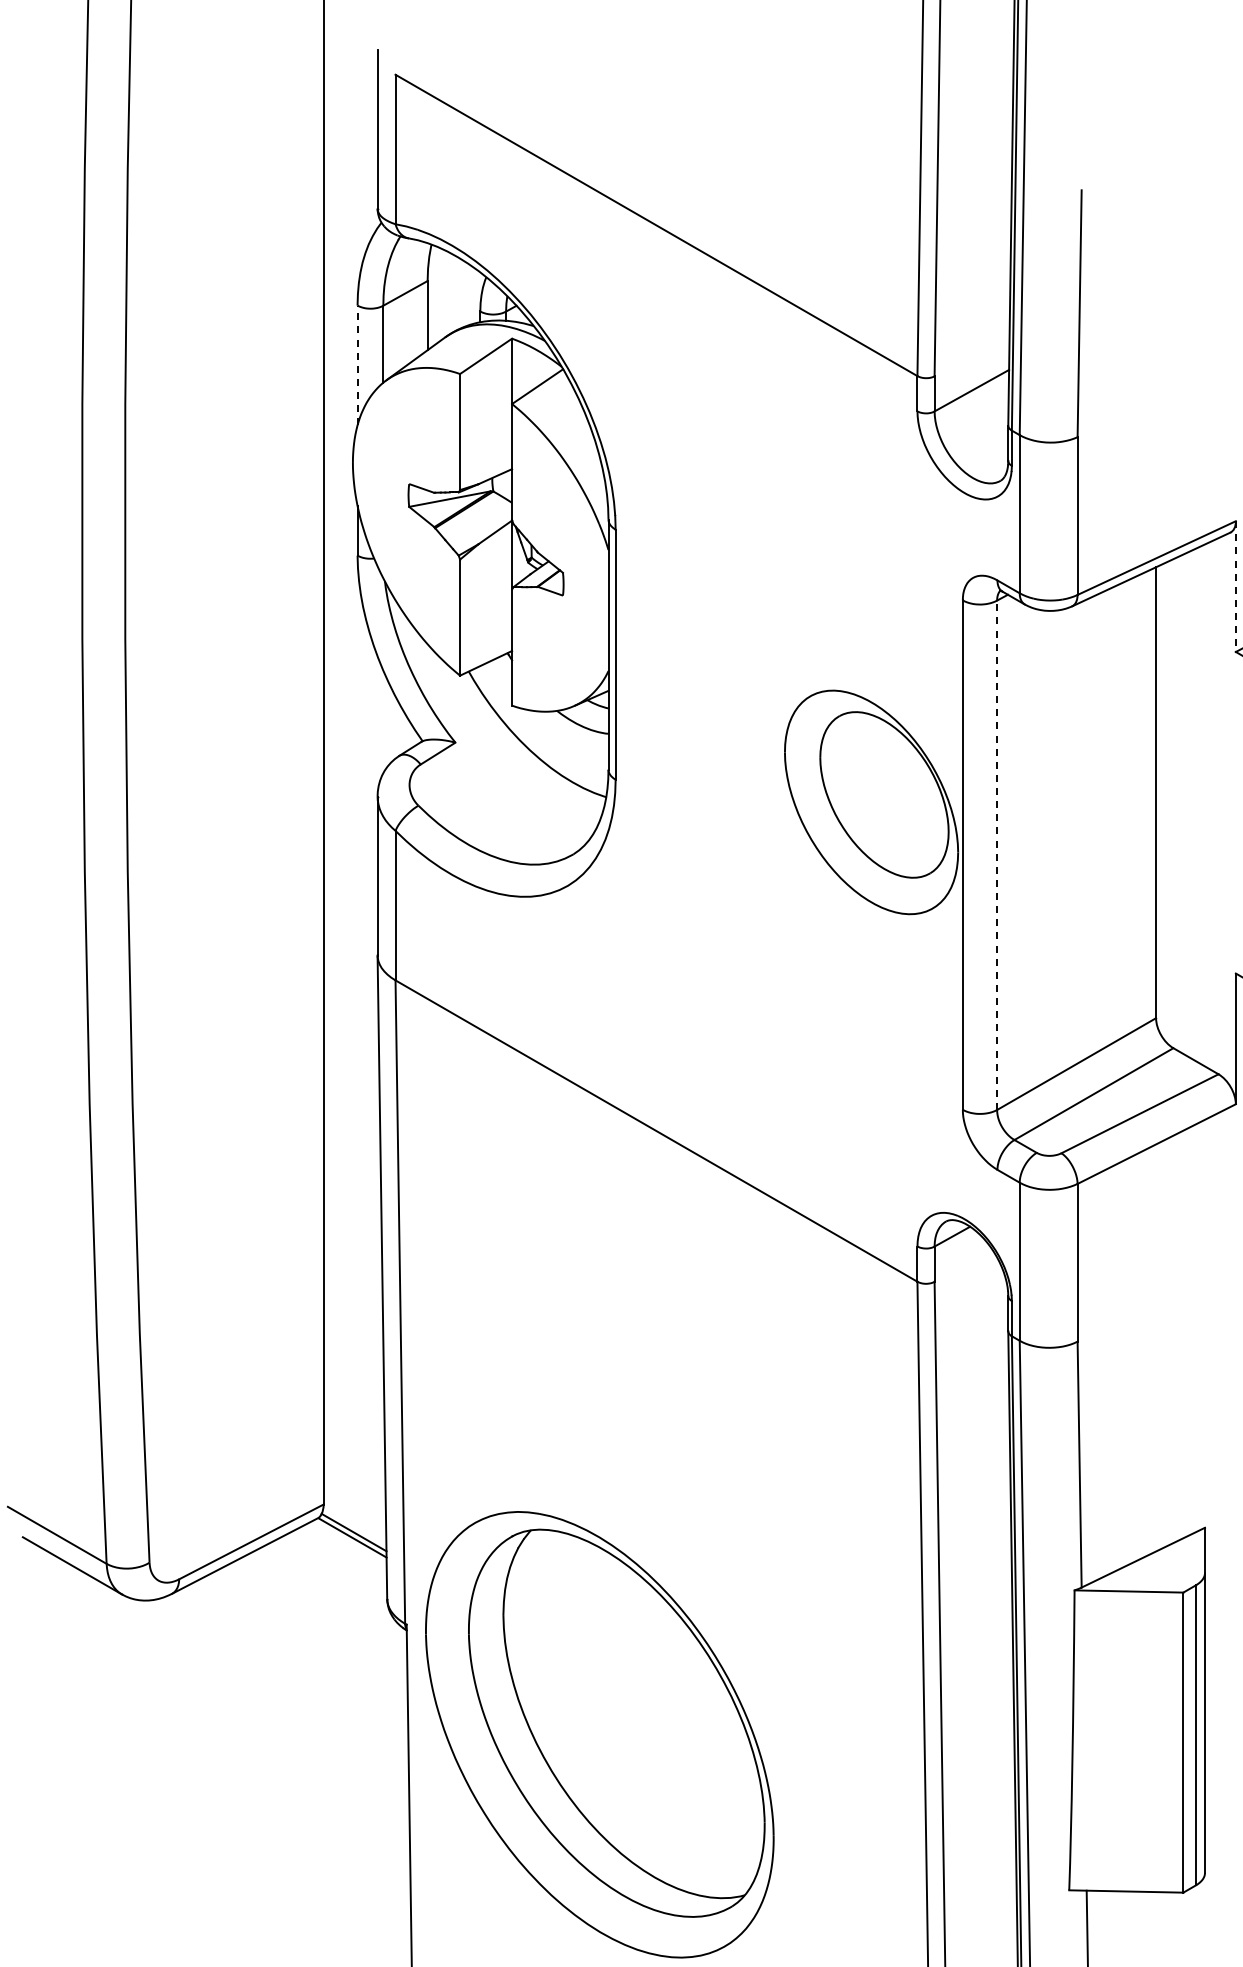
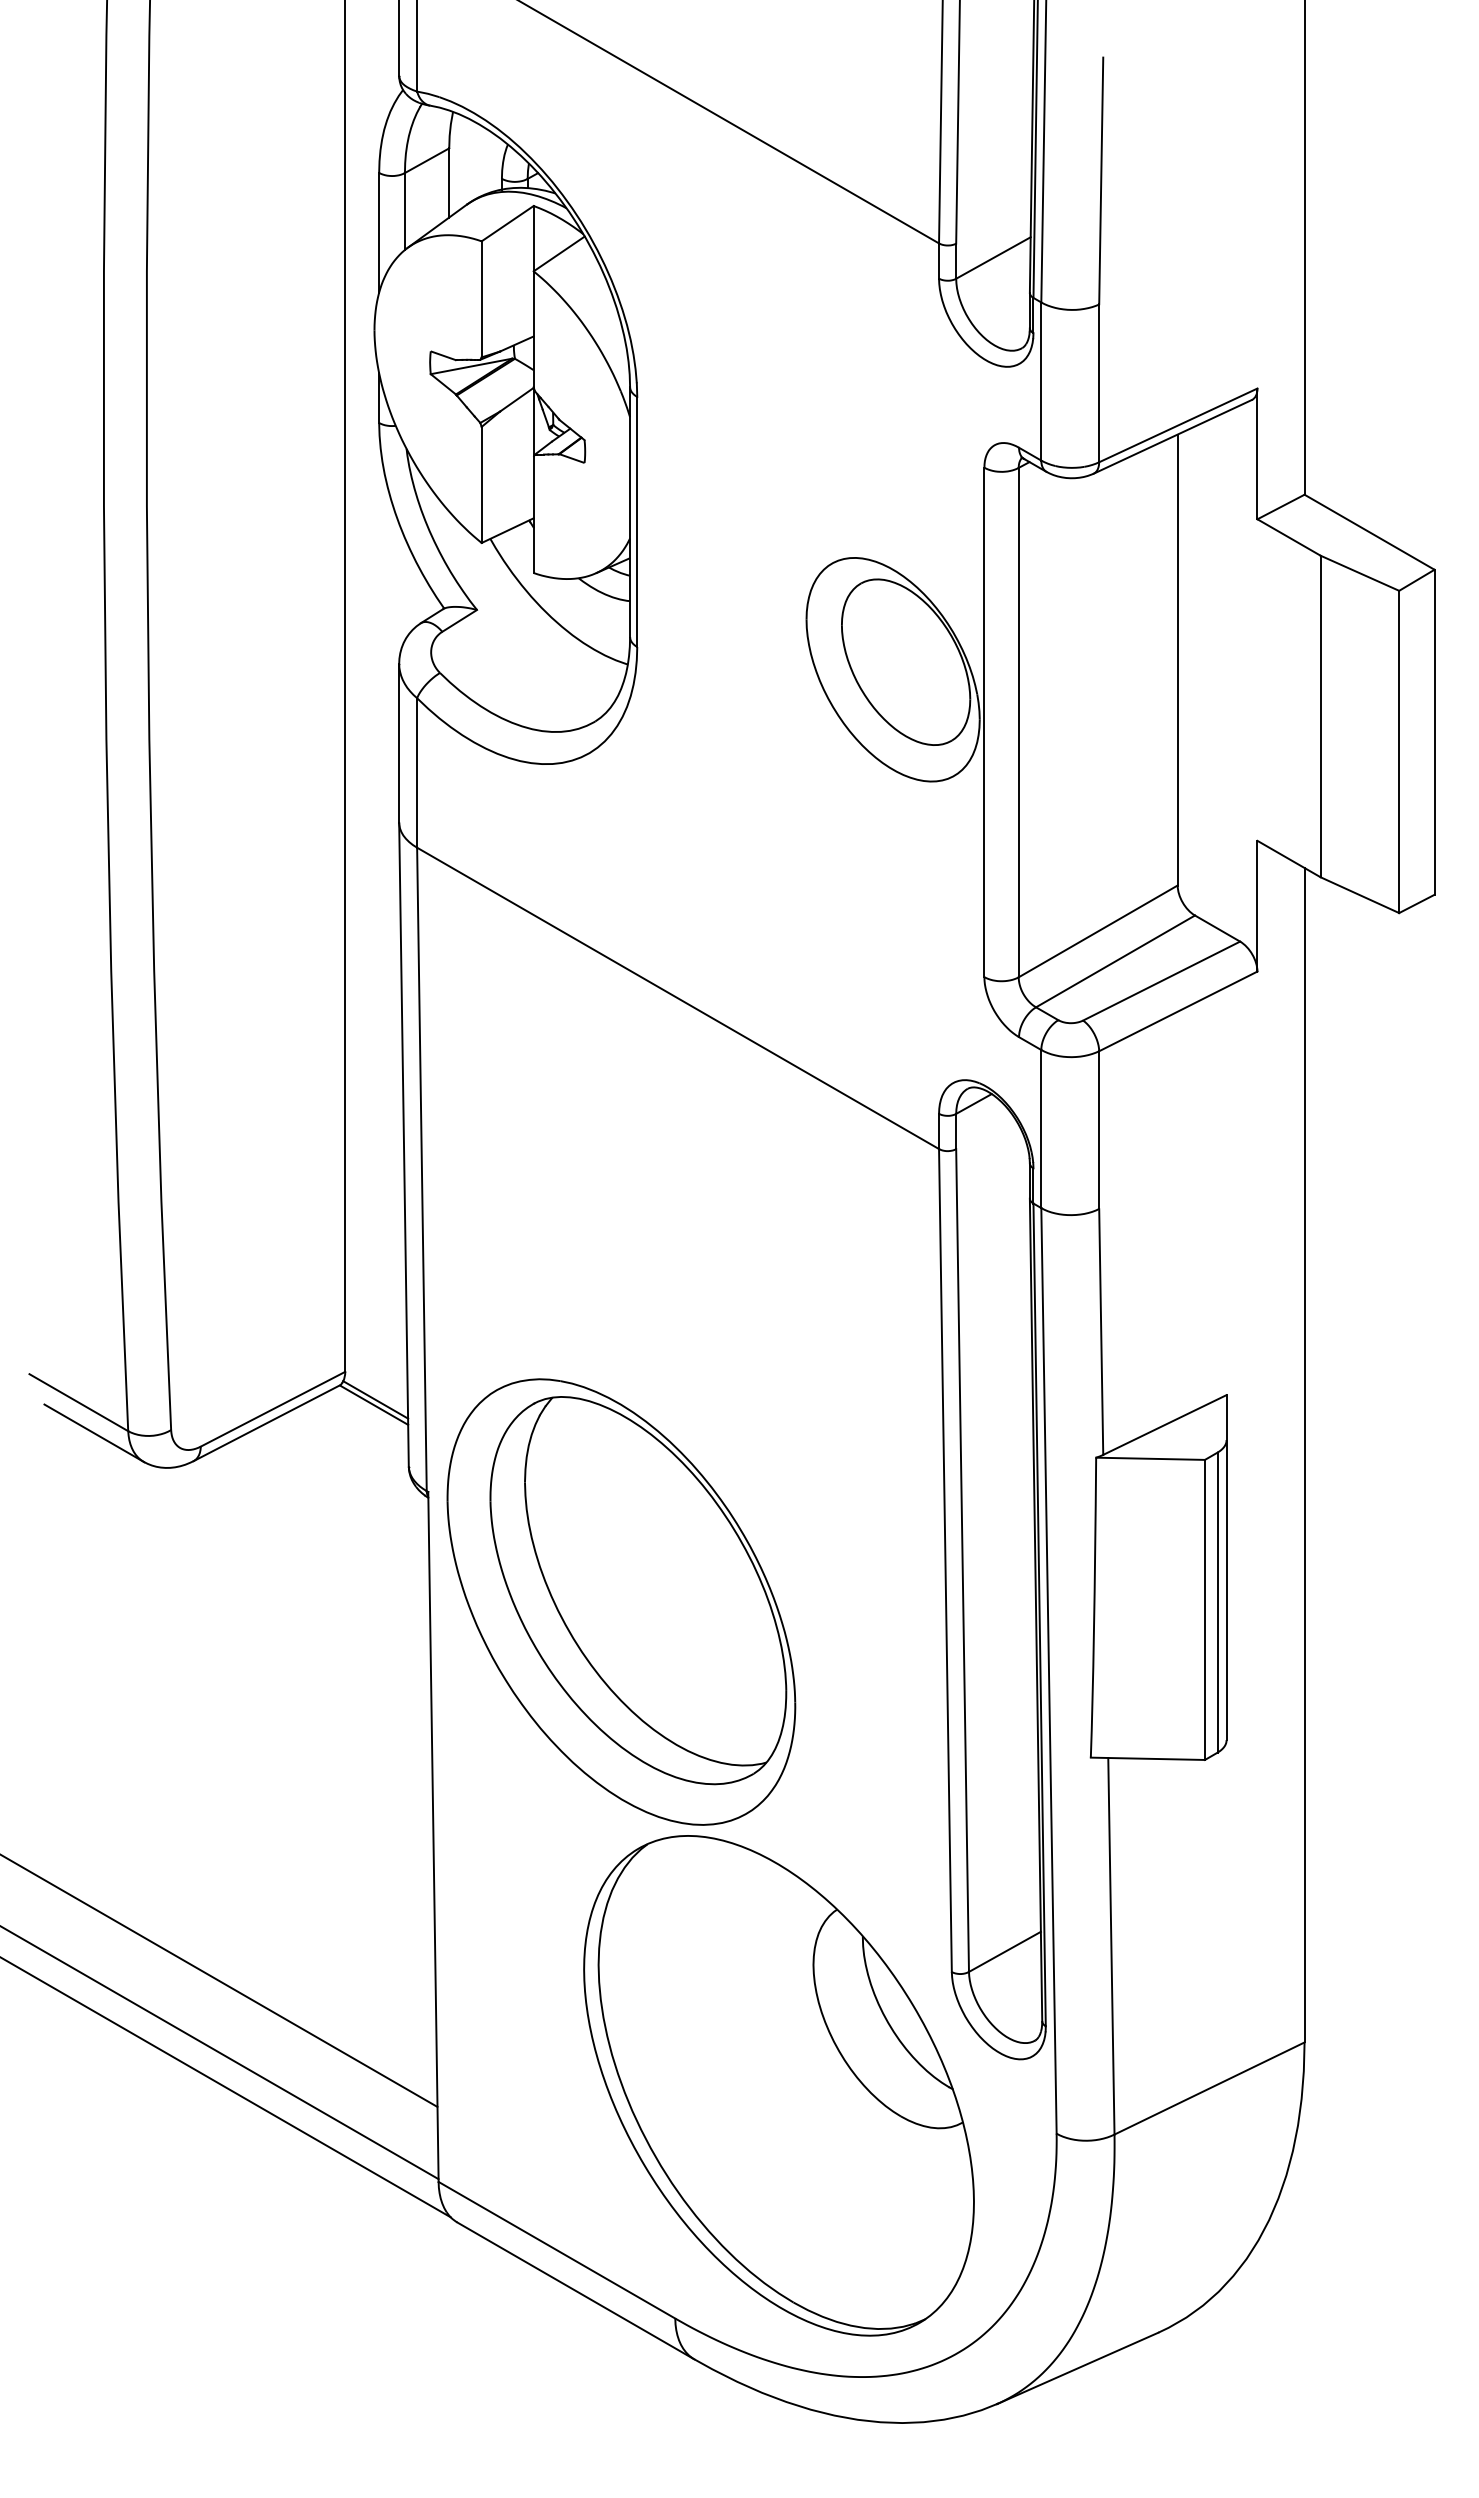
line: (357, 365) -> (379, 232), dashed -> solid
line: (1235, 587) -> (1257, 454), dashed -> solid
line: (996, 855) -> (1018, 722), dashed -> solid

